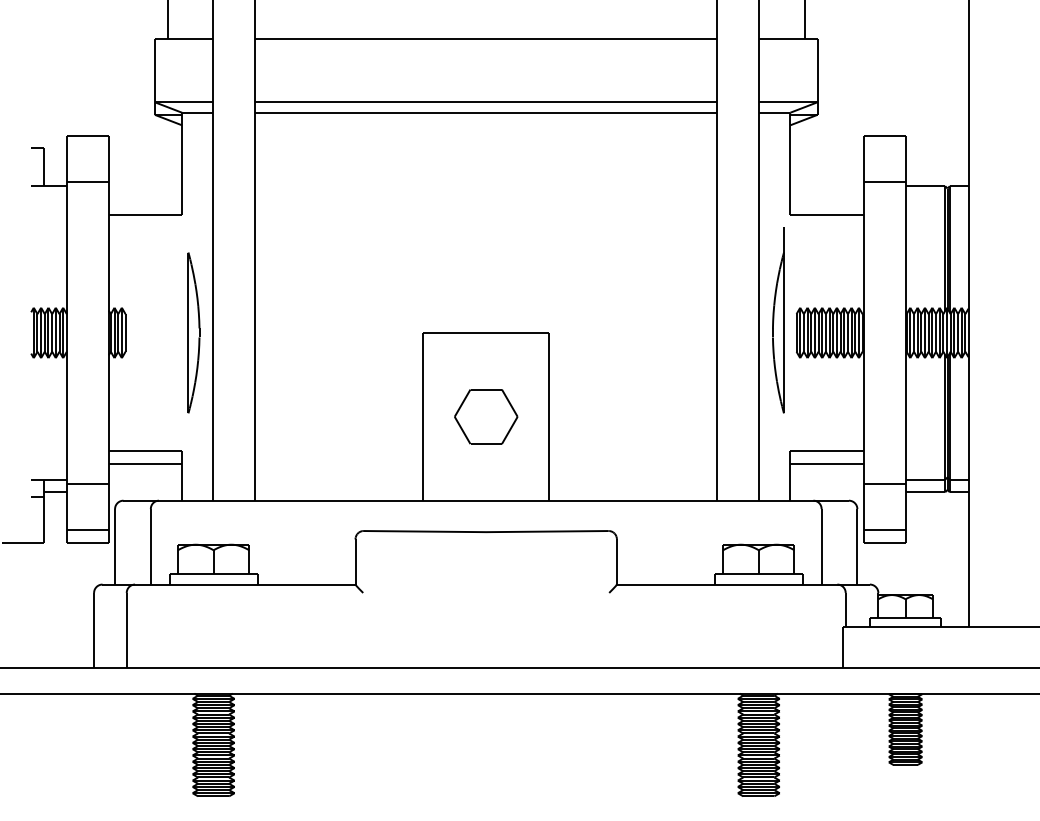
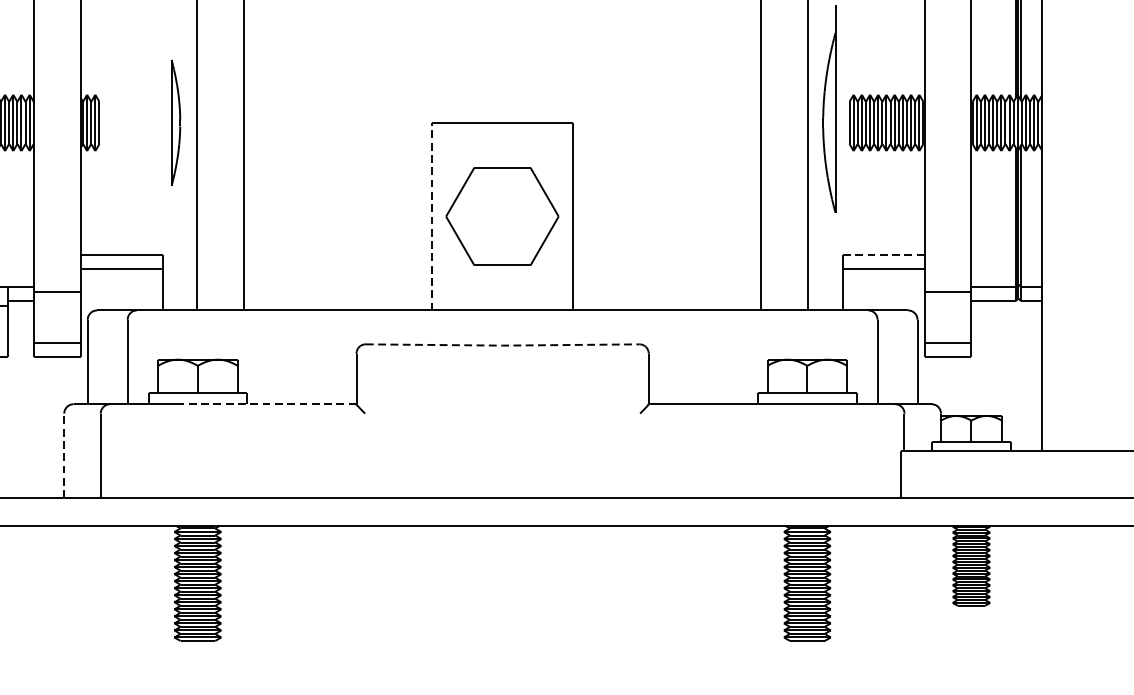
part: (193, 332) -> (175, 122), size x0.7
line: (423, 416) -> (432, 216), solid -> dashed
part: (486, 416) -> (502, 216), size x1.6
line: (826, 451) -> (883, 255), solid -> dashed
line: (486, 532) -> (502, 346), solid -> dashed
line: (274, 584) -> (265, 404), solid -> dashed
line: (94, 630) -> (64, 455), solid -> dashed

